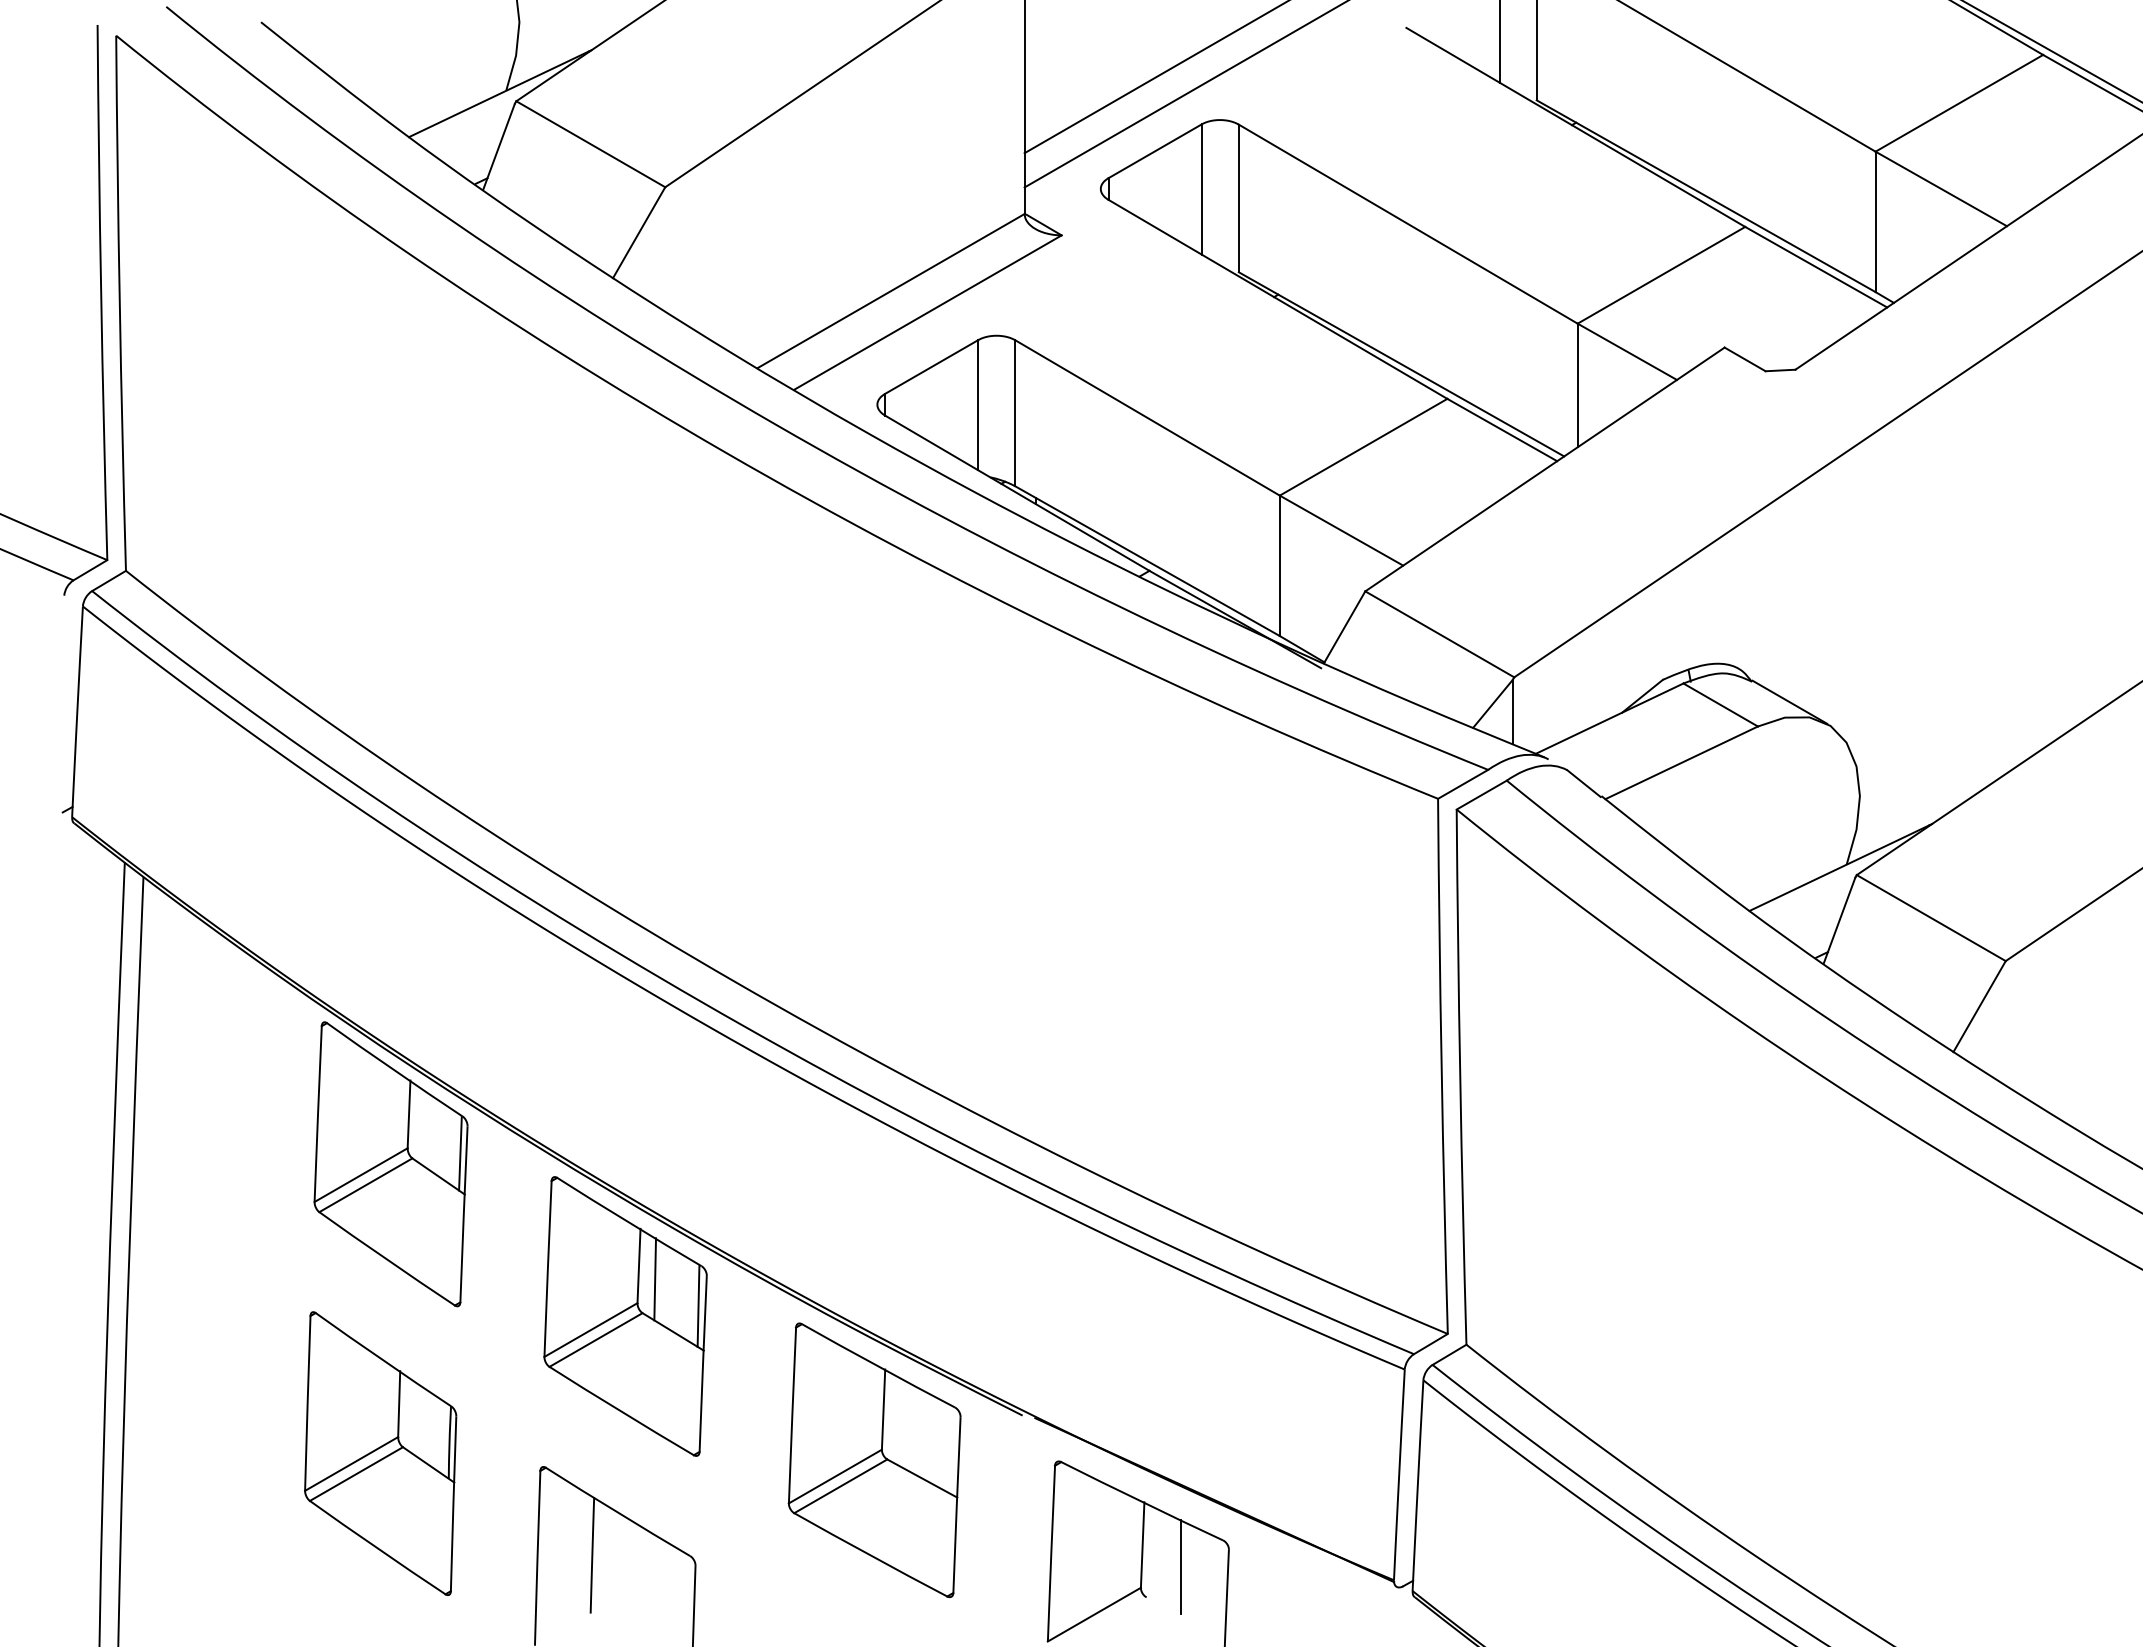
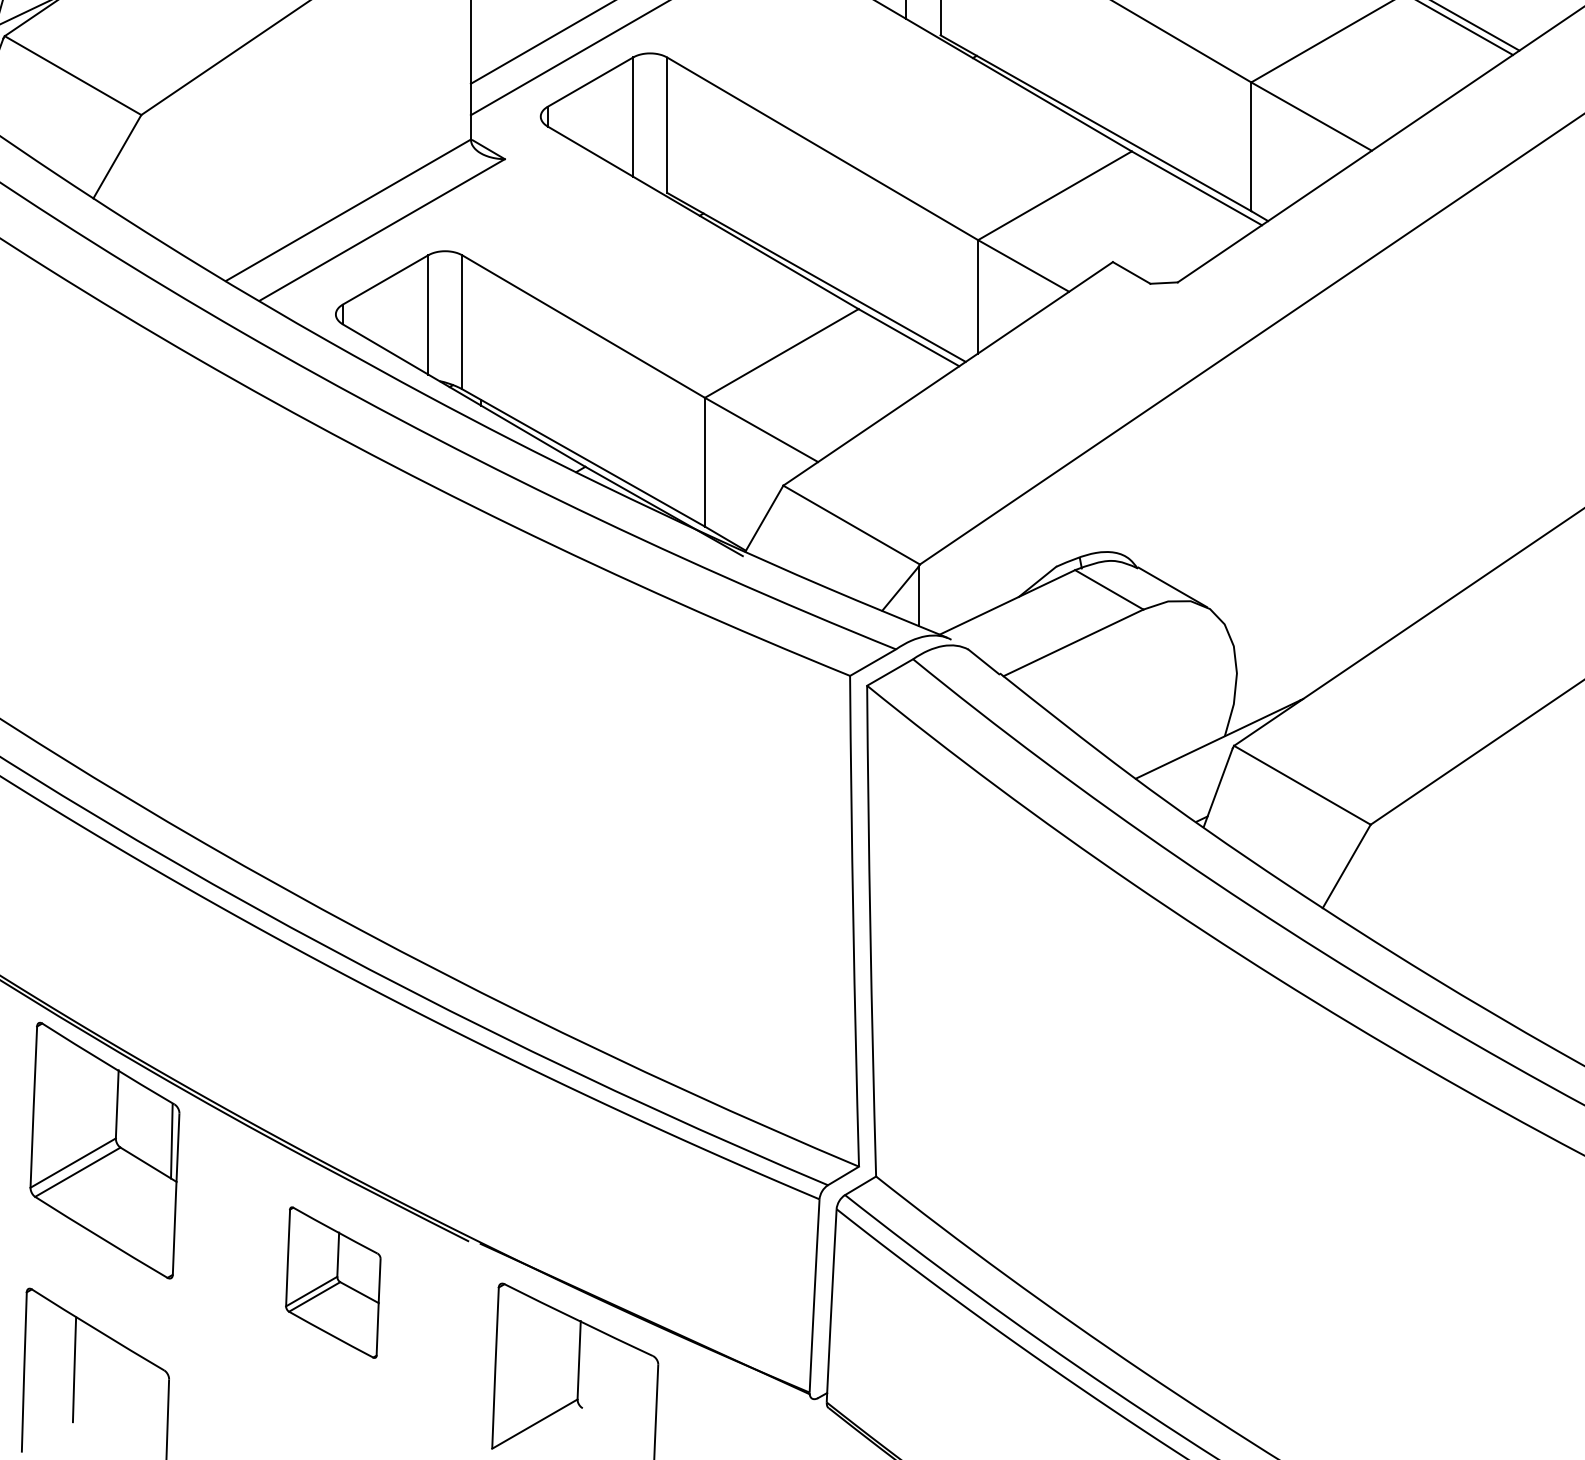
line: (655, 1279) -> (132, 1116), removed
part: (874, 1460) -> (333, 1282), size x0.6
line: (1181, 1567) -> (614, 1380), removed

